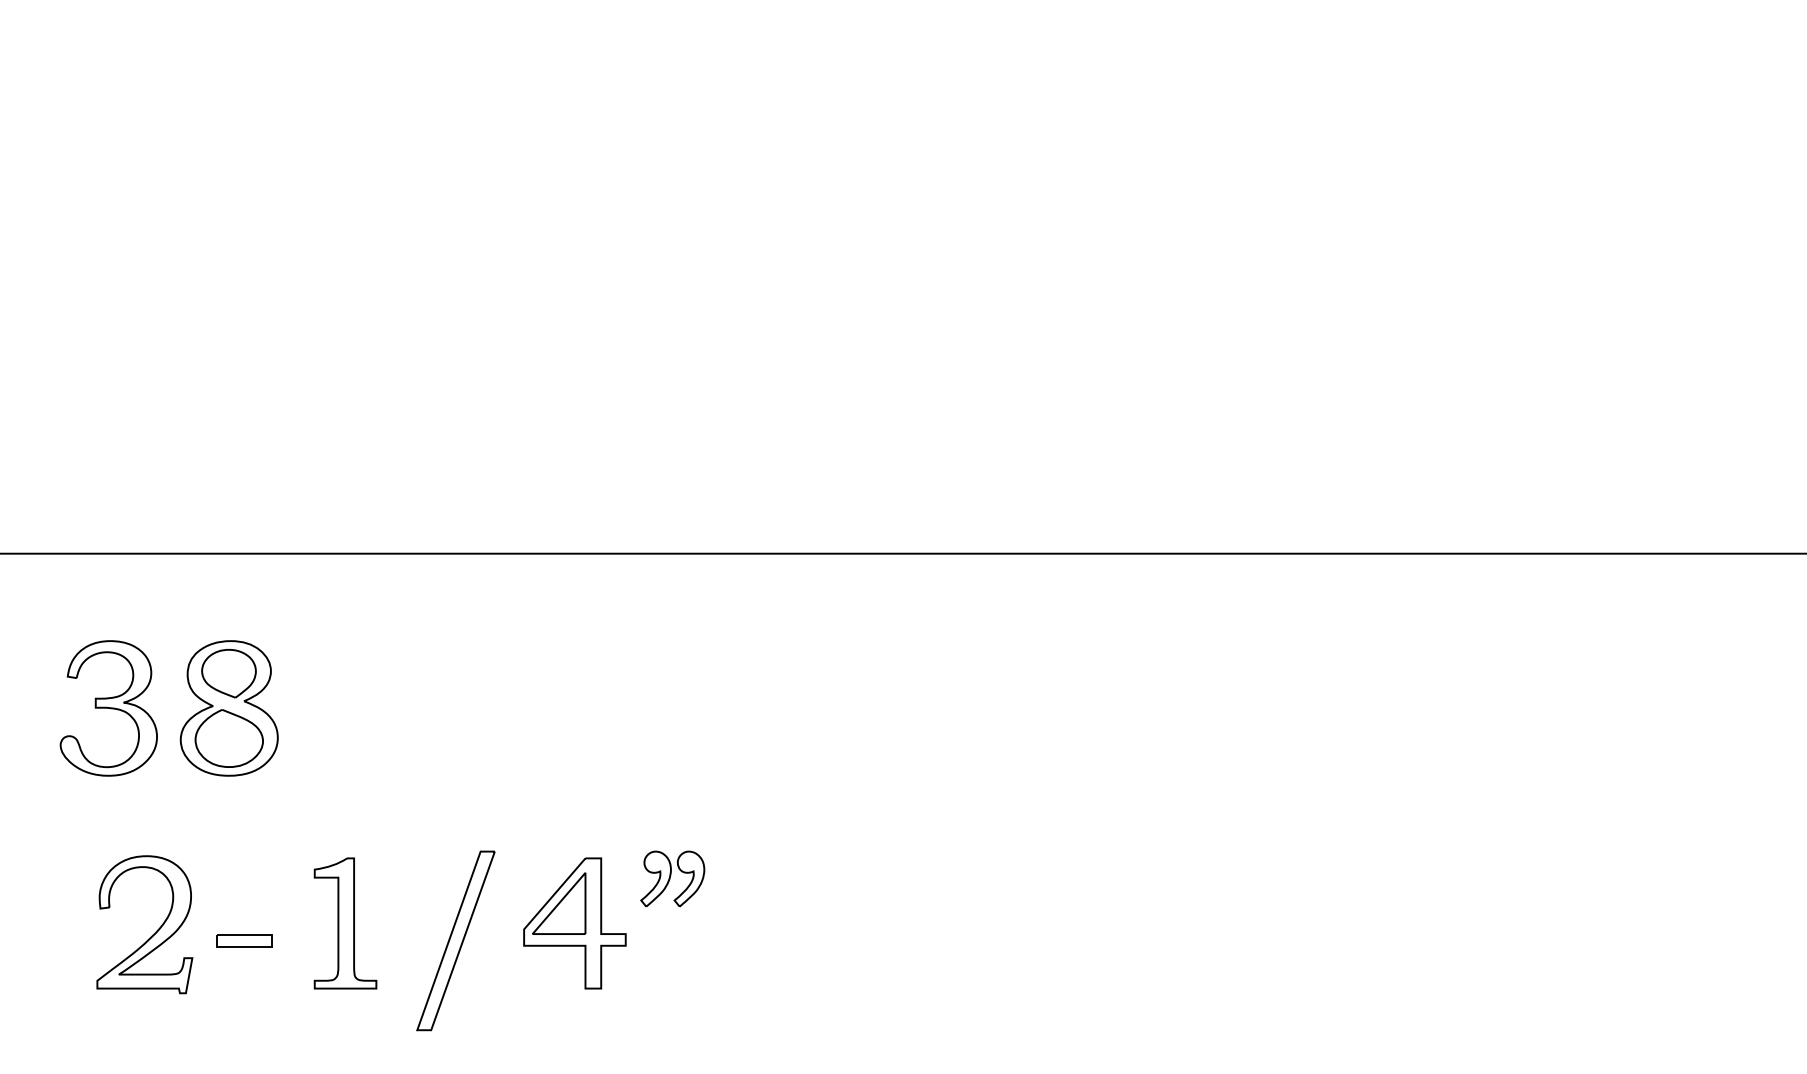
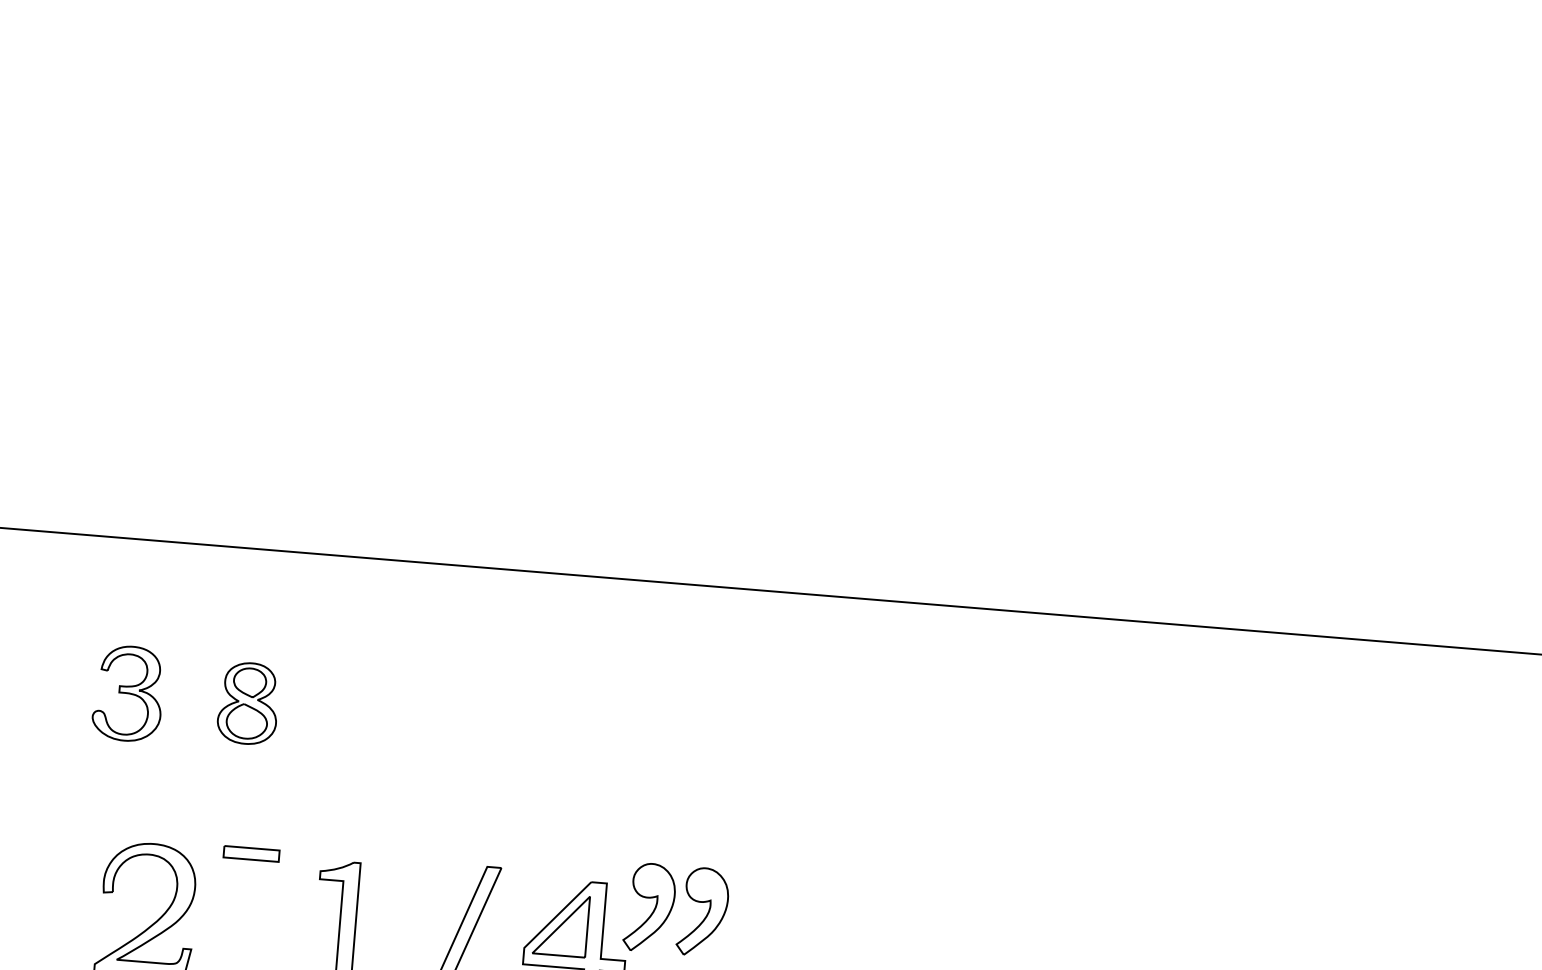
part: (108, 708) -> (128, 693), size x0.7
part: (228, 708) -> (247, 703), size x0.6
part: (672, 878) -> (676, 909), size x1.6
part: (244, 940) -> (251, 853), moved

